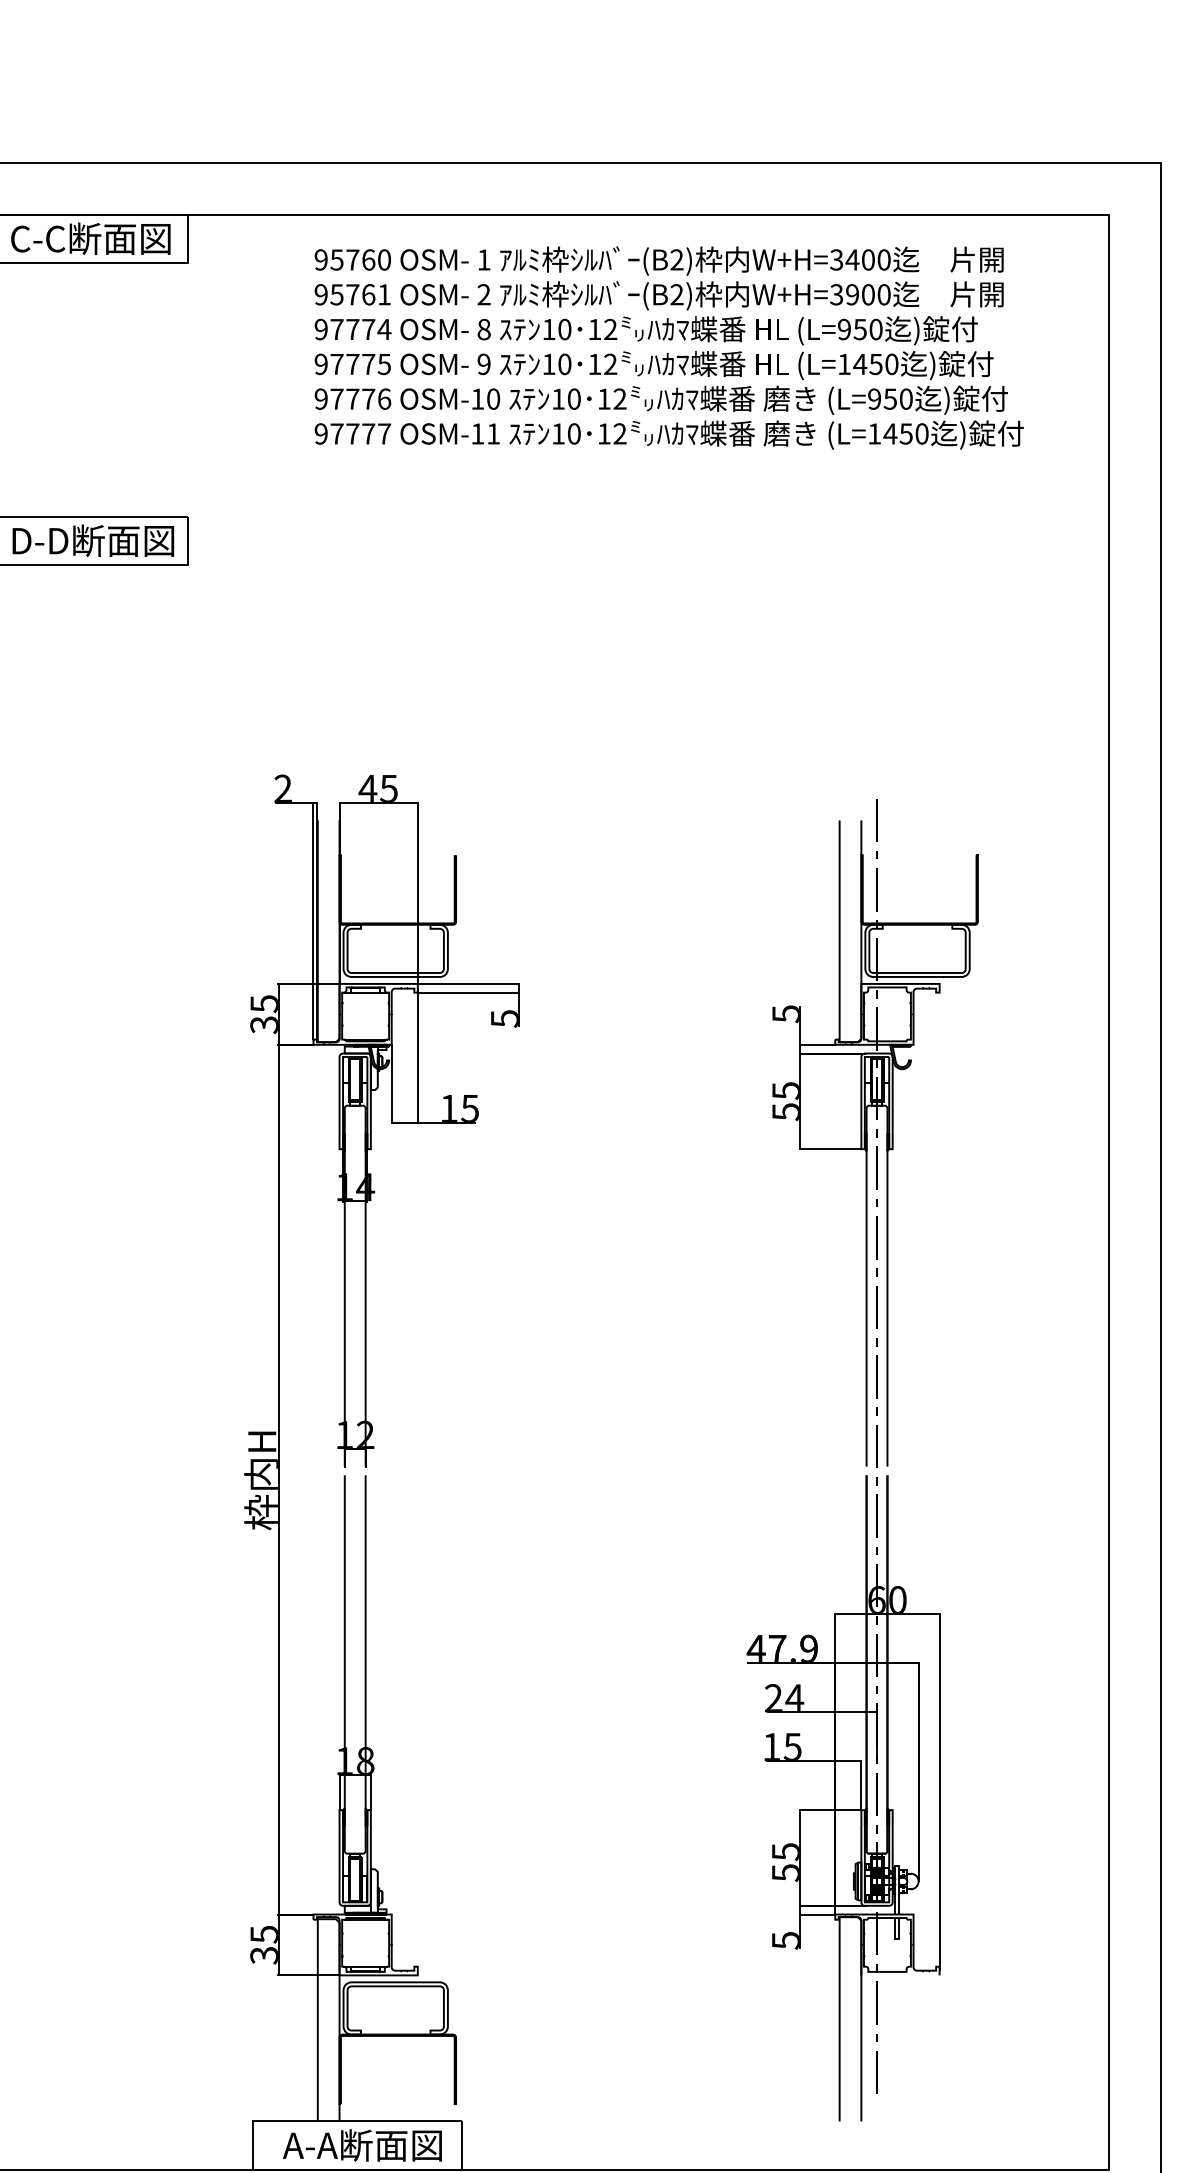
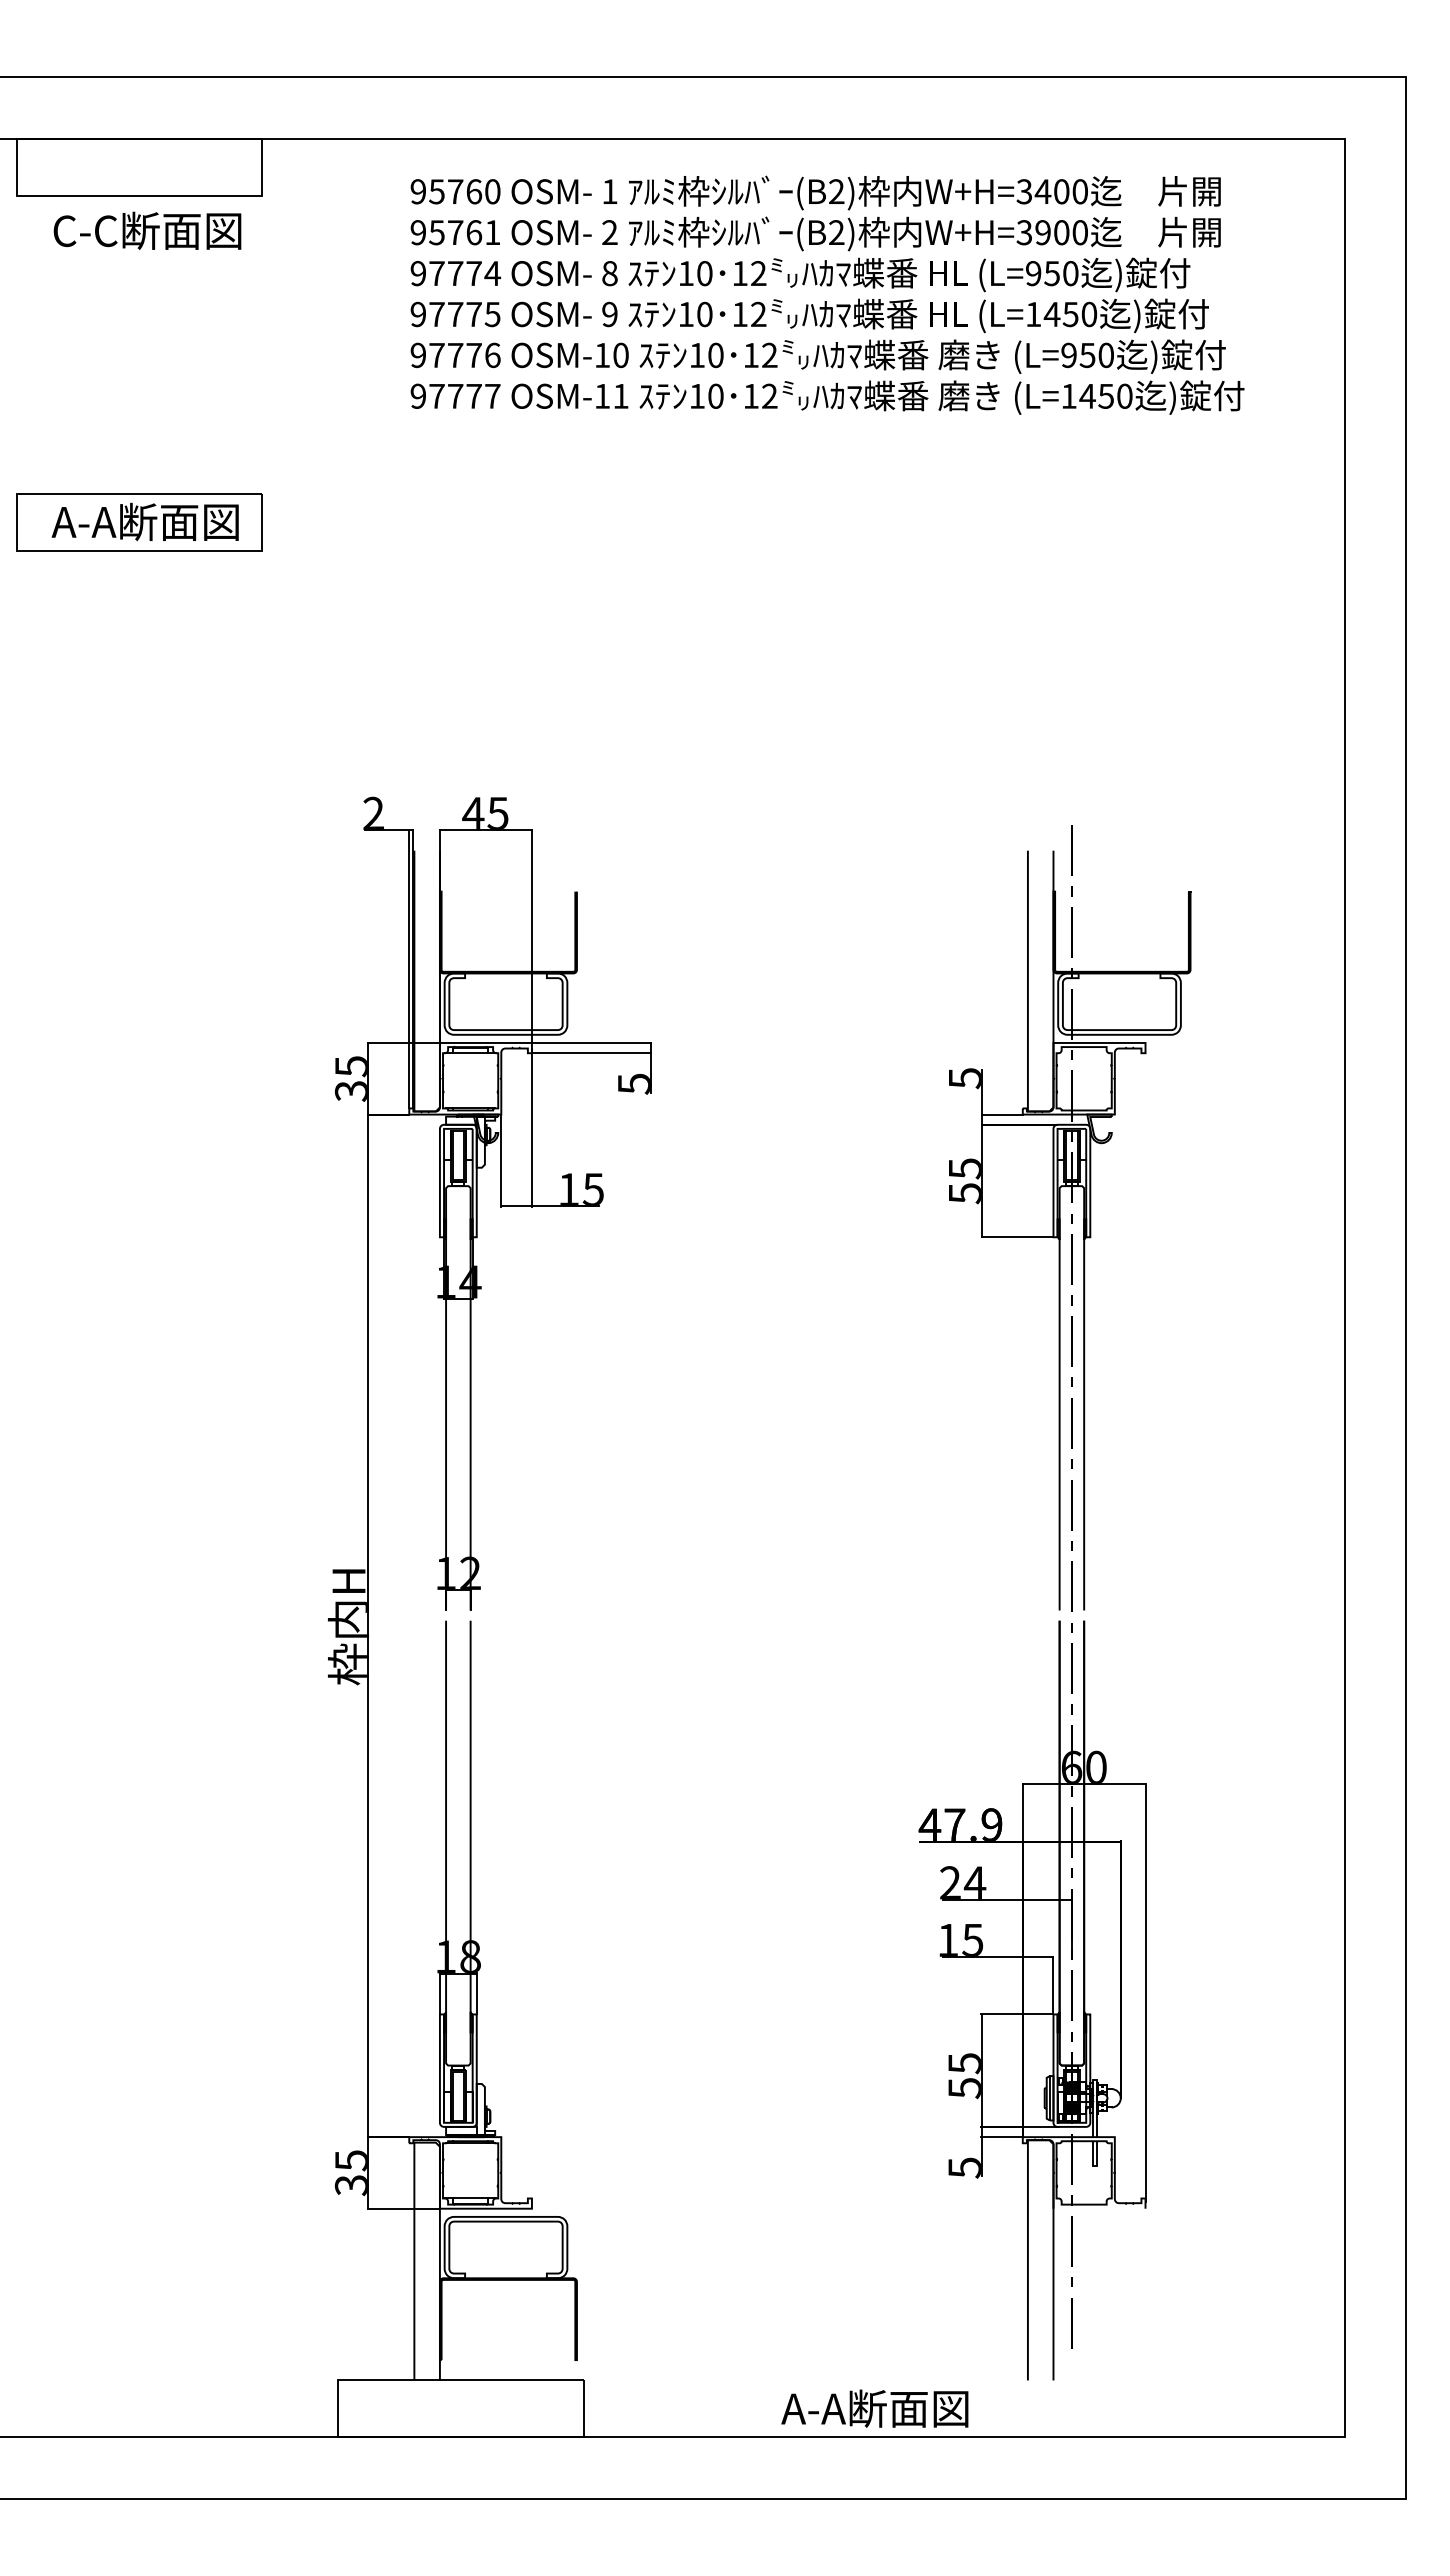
text: (90, 238) -> (147, 230), moved
text: (91, 540) -> (148, 521), D-D断面図 -> A-A断面図
text: (362, 2145) -> (874, 2408), moved

